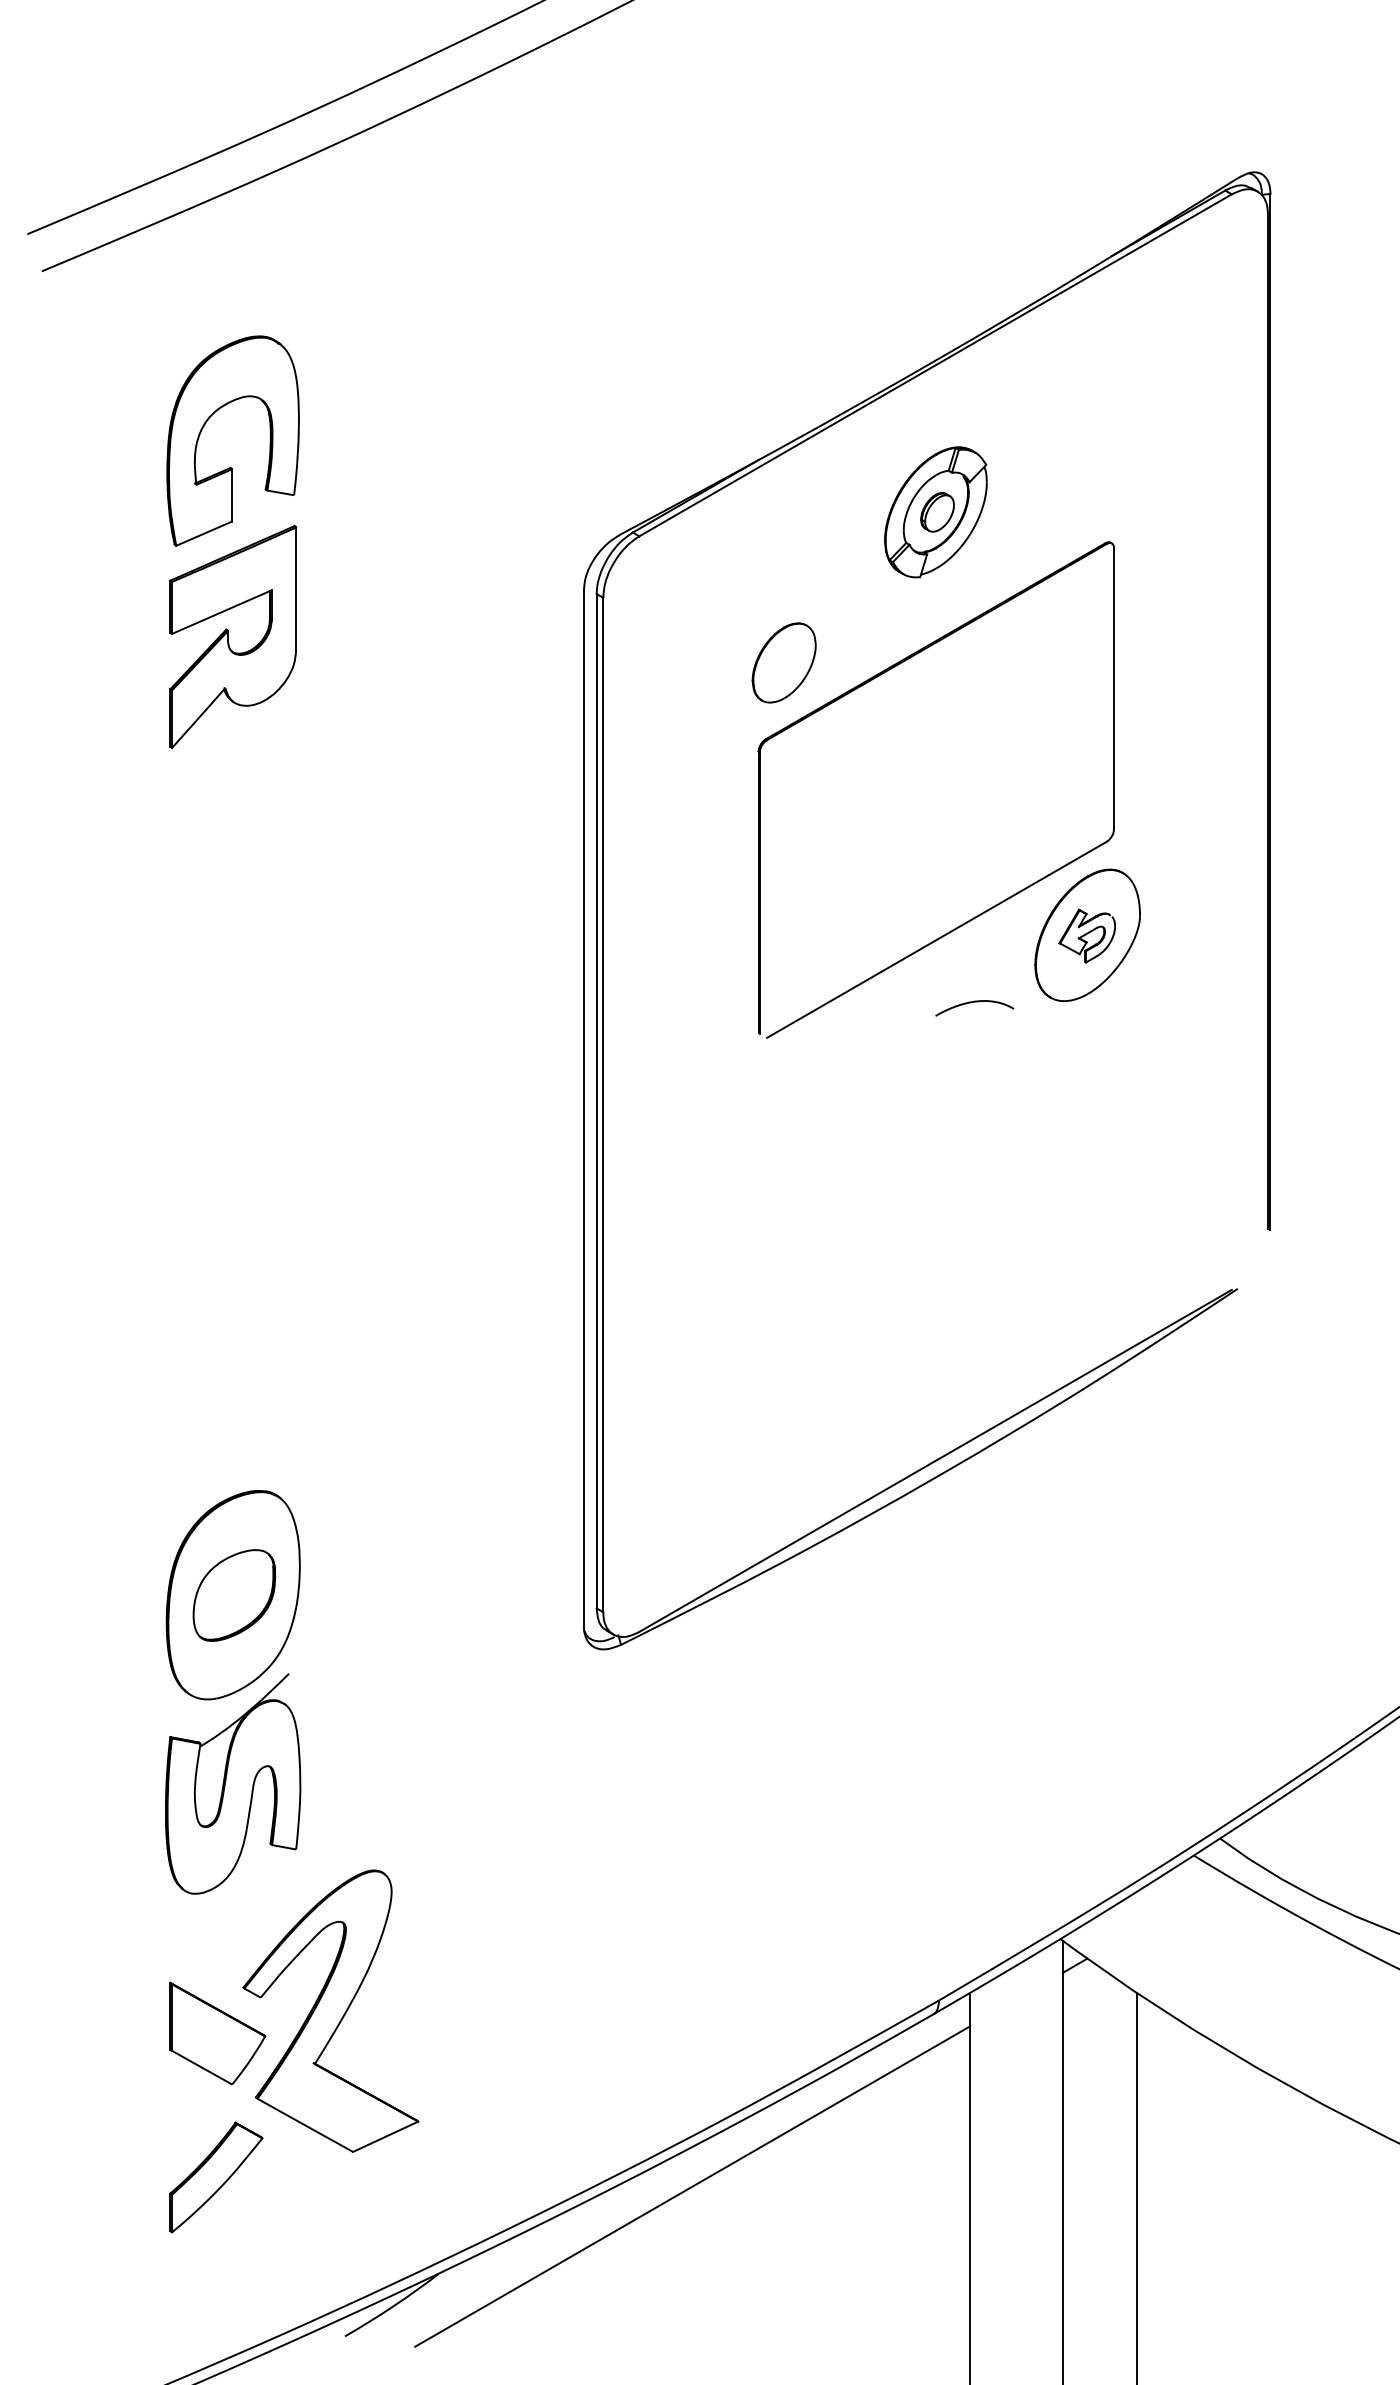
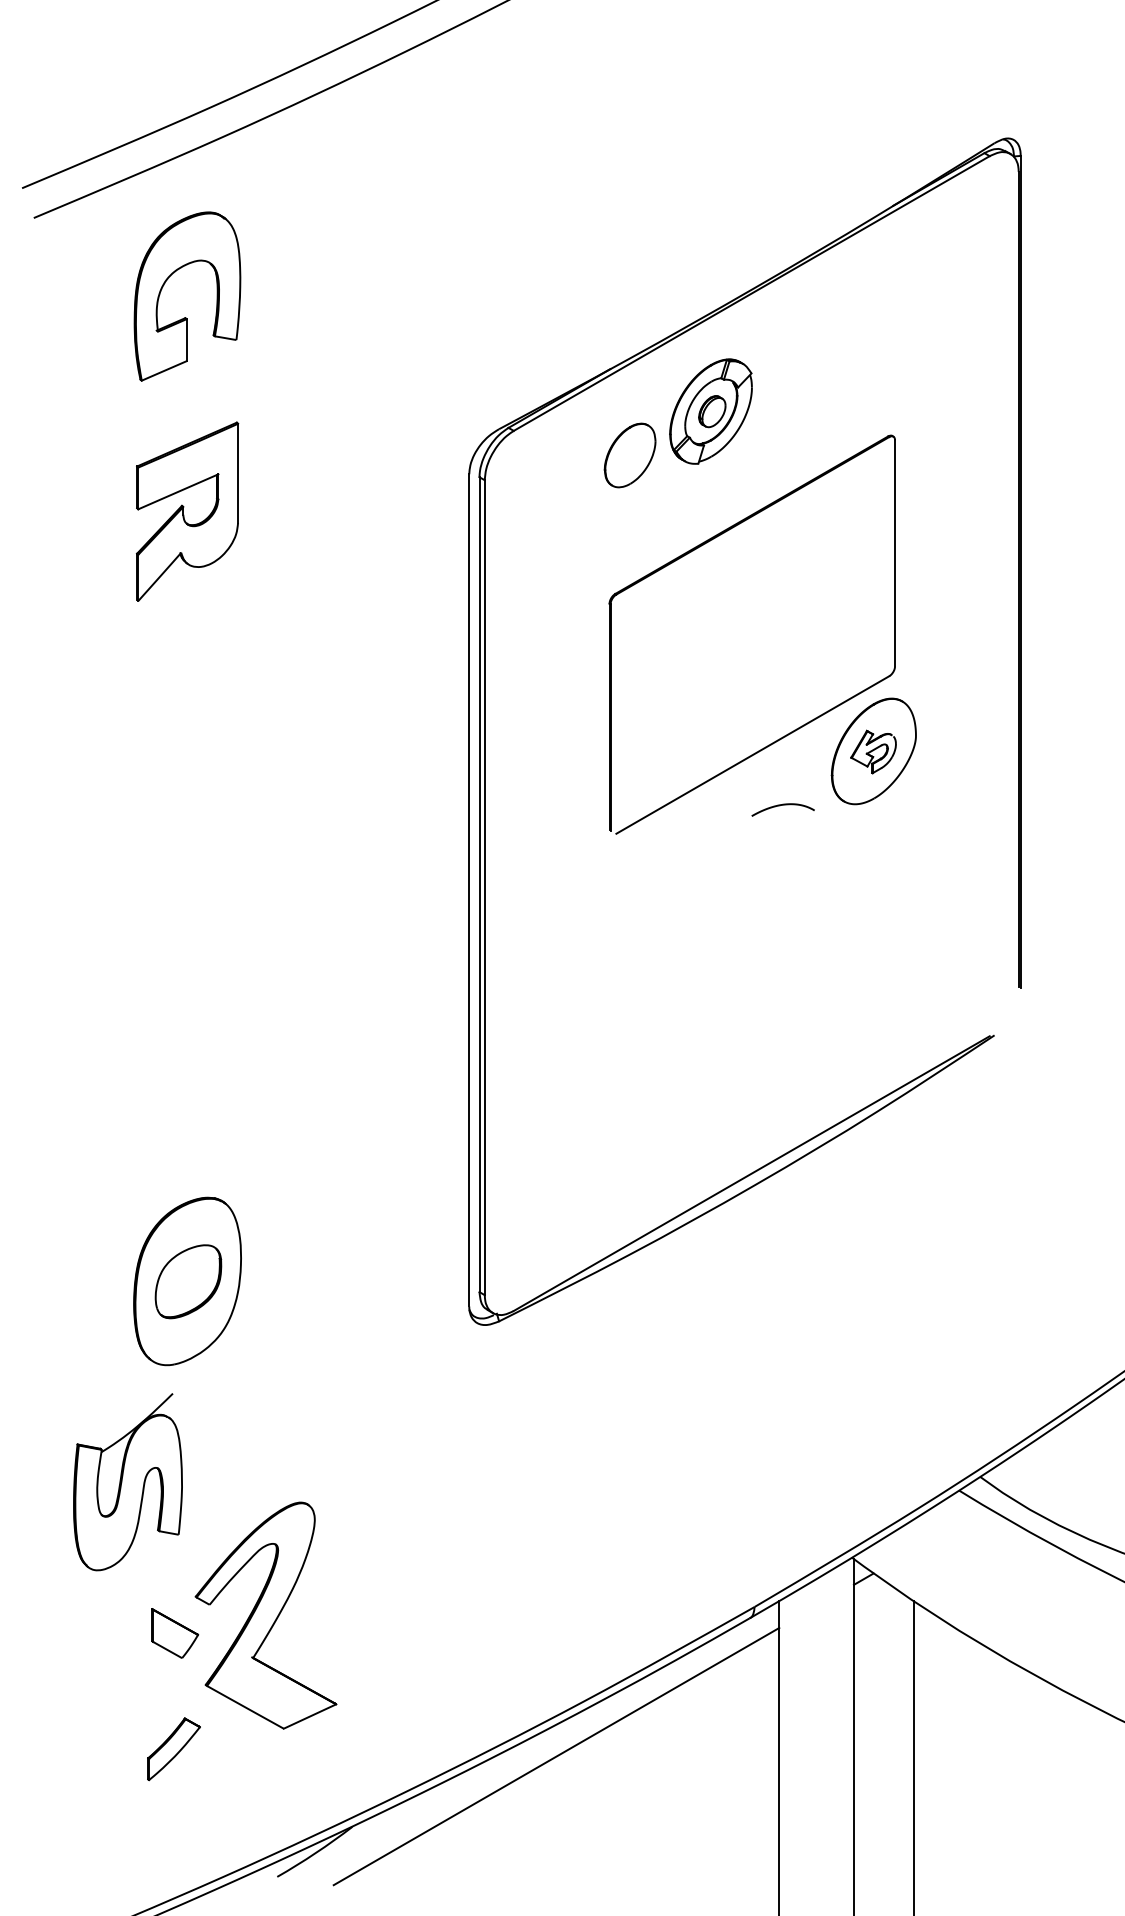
part: (230, 466) -> (185, 316), moved
part: (935, 512) -> (710, 411), moved
part: (783, 662) -> (629, 455), moved
part: (233, 1783) -> (128, 1481), moved
part: (217, 2033) -> (174, 1633), size x0.6
part: (216, 2177) -> (174, 1749), size x0.7

